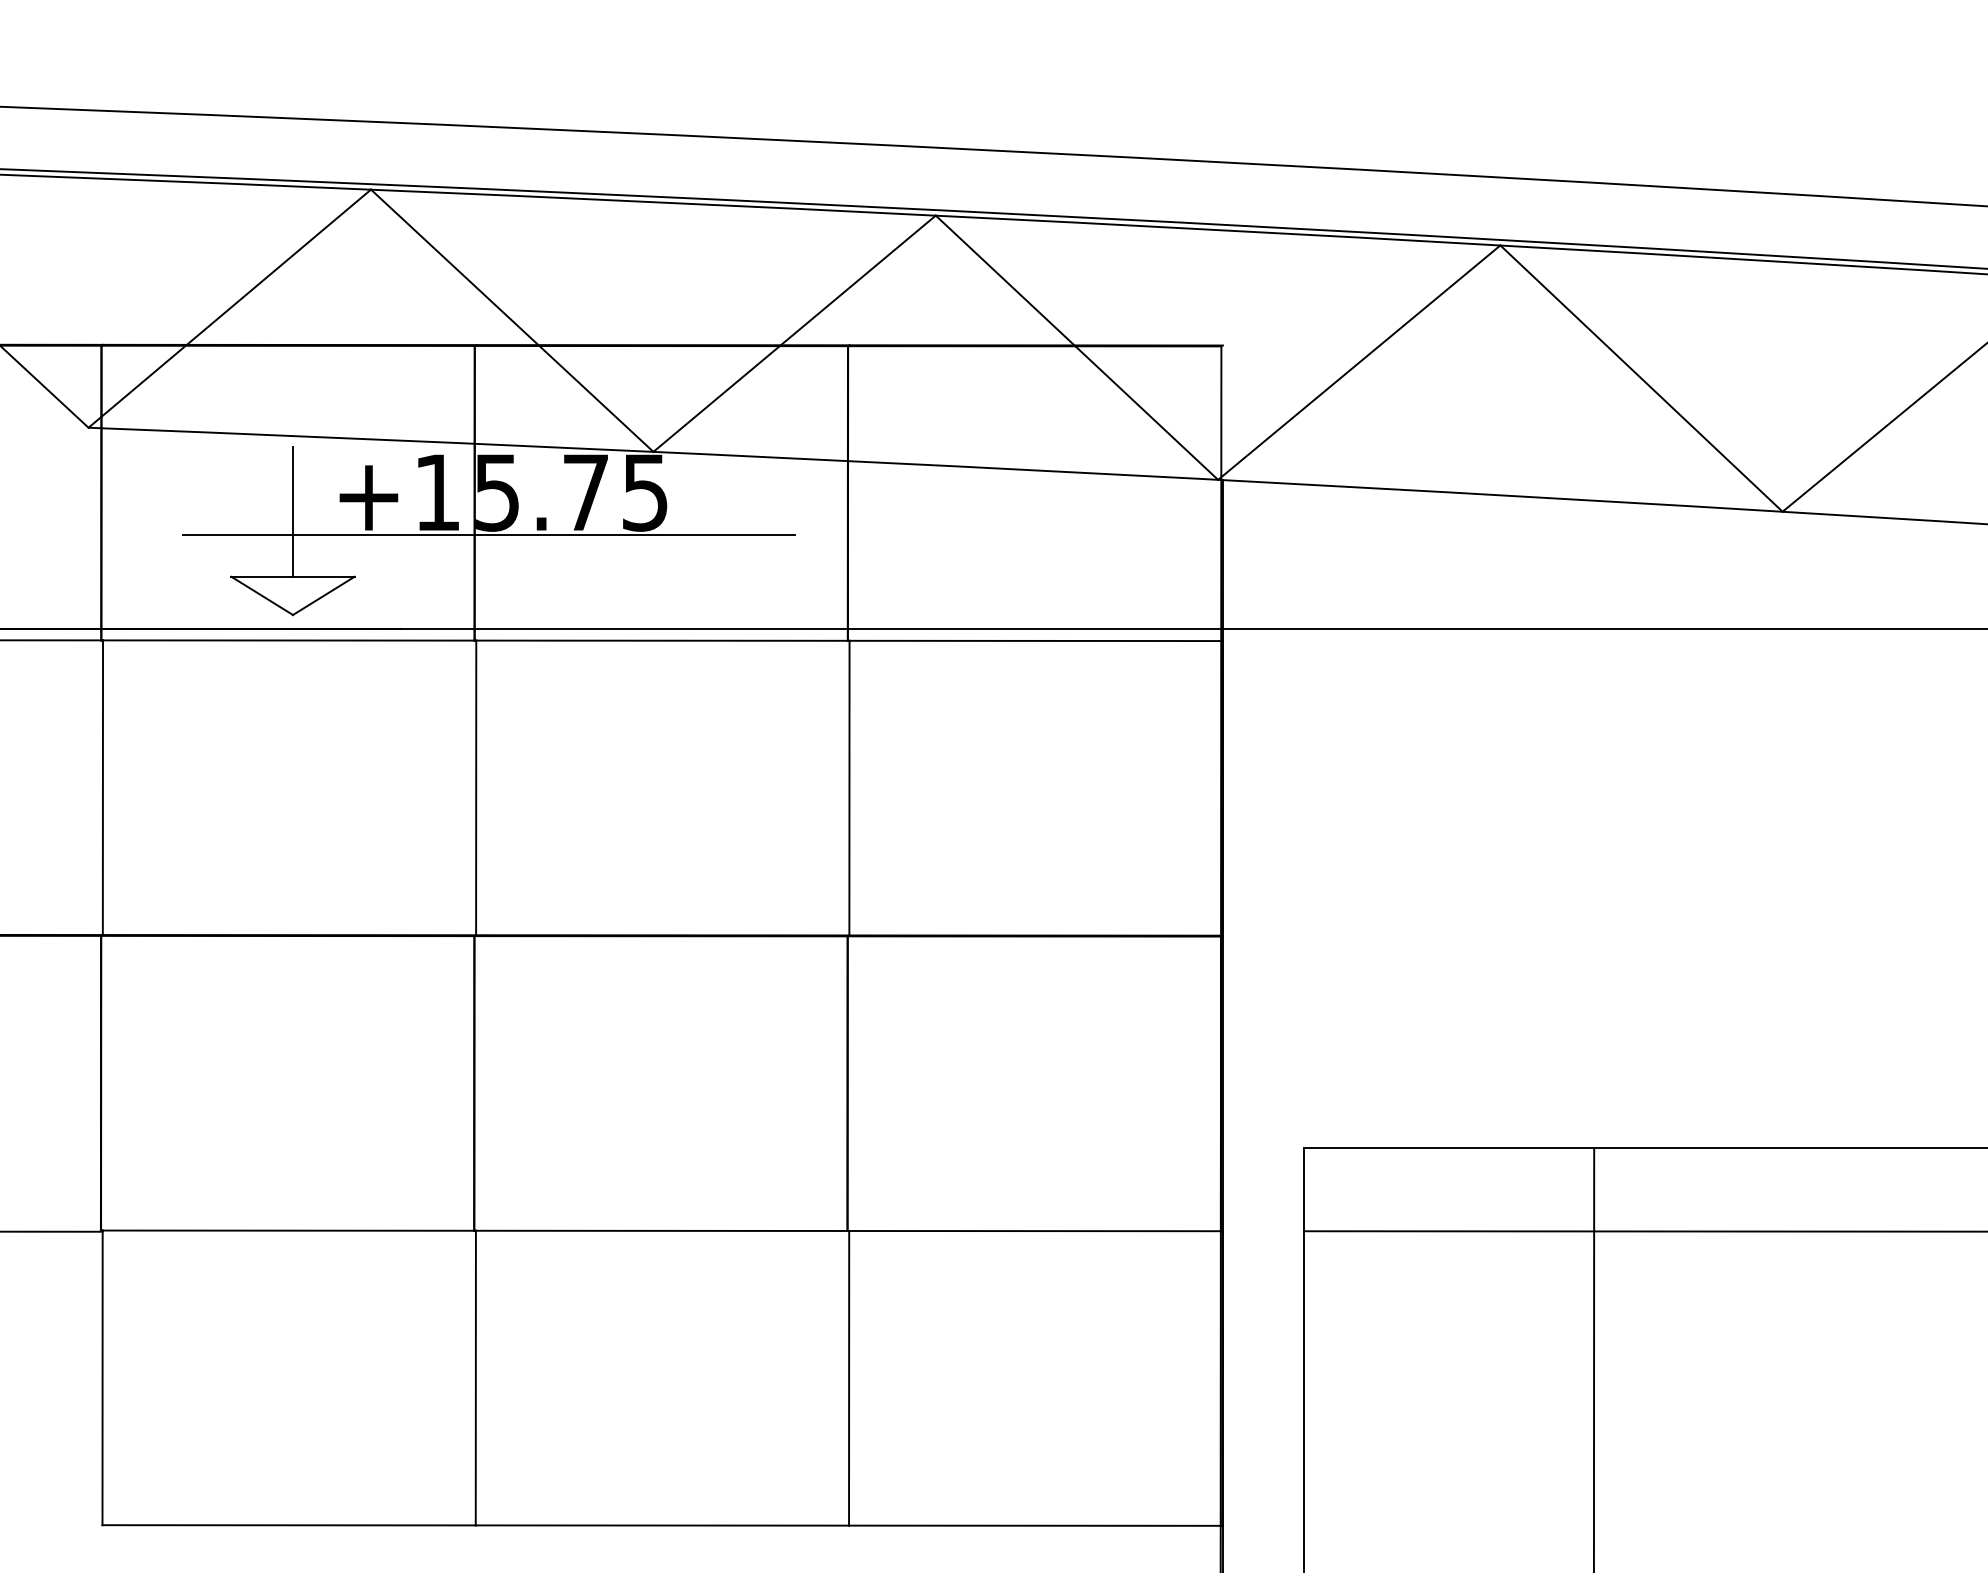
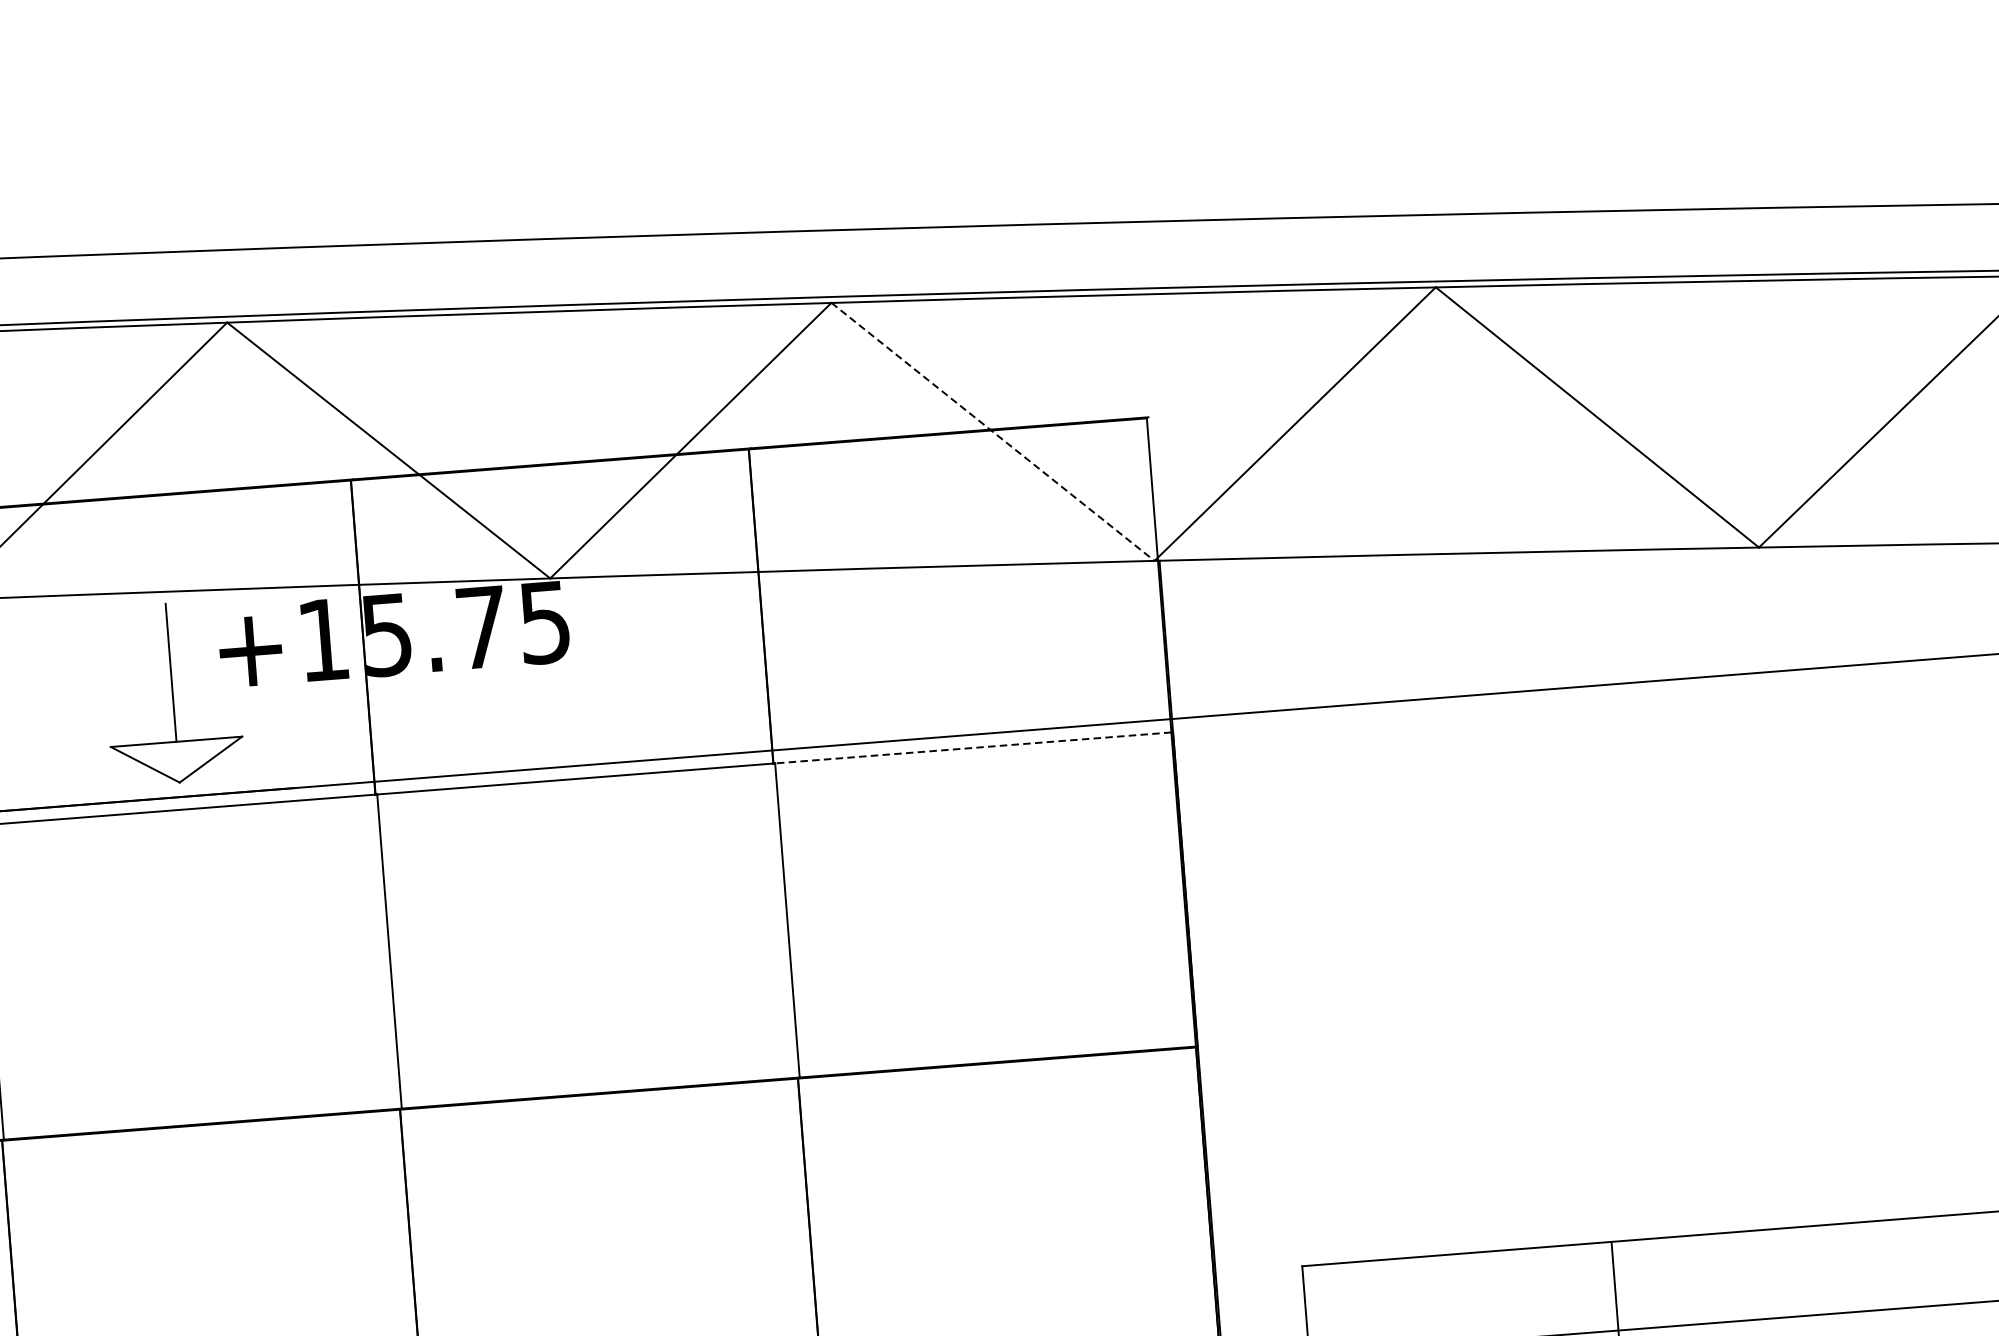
line: (1077, 348) -> (993, 432), solid -> dashed
line: (488, 534) -> (381, 680), removed
line: (1035, 640) -> (973, 747), solid -> dashed

